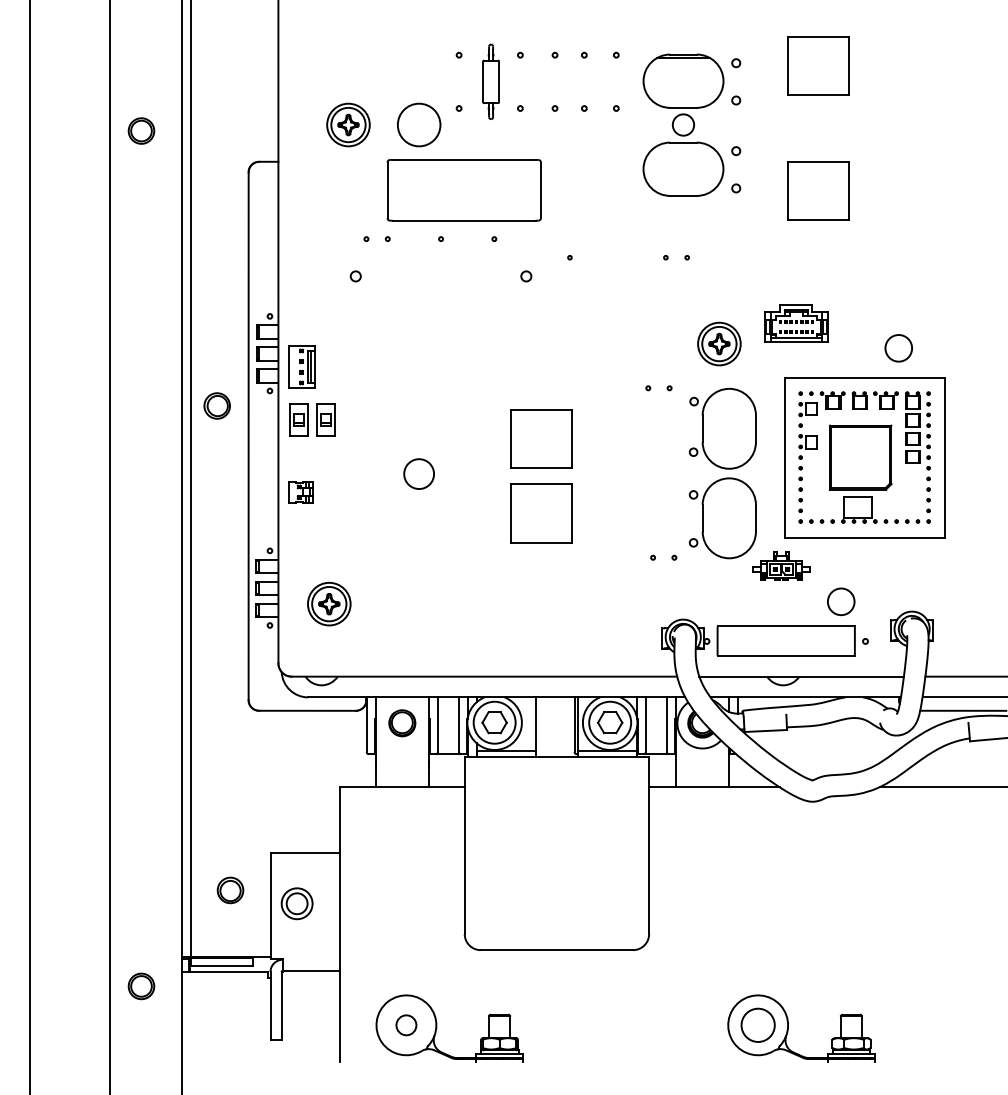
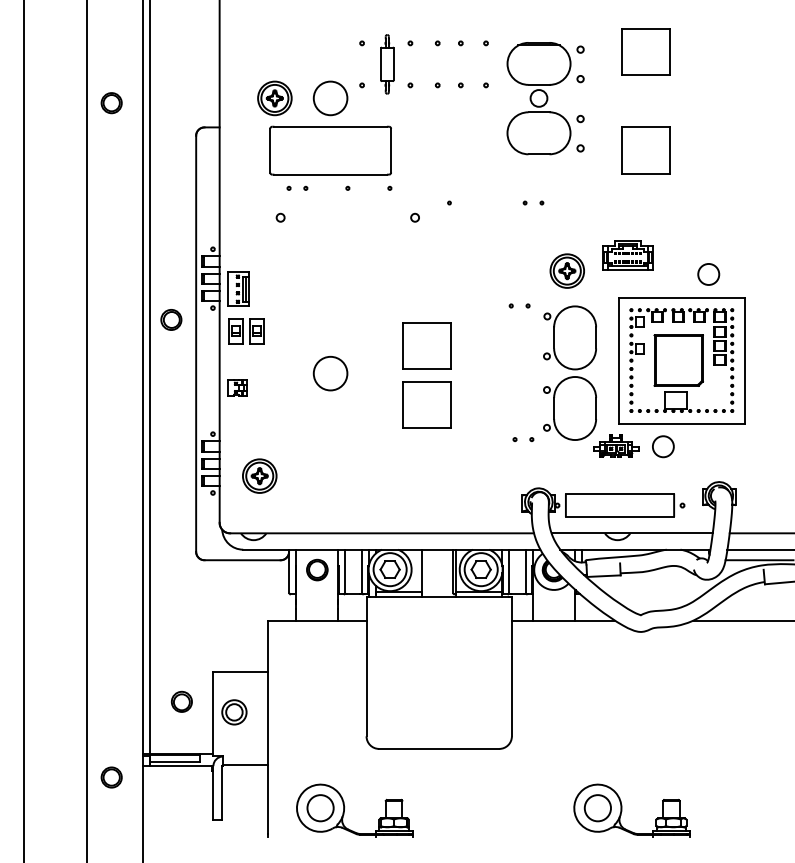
part: (463, 190) -> (330, 150), moved
circle: (418, 473) -> (330, 373), size x1.43
circle: (841, 601) -> (663, 446), moved
circle: (406, 1024) -> (320, 807), size x1.67

